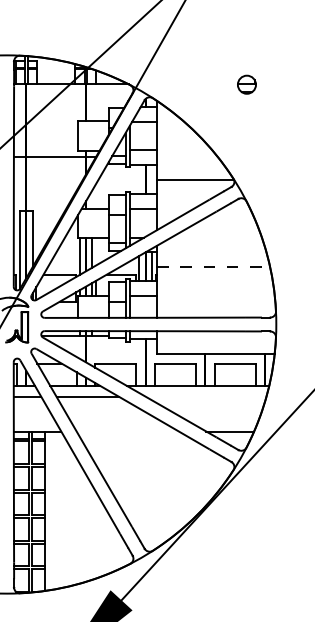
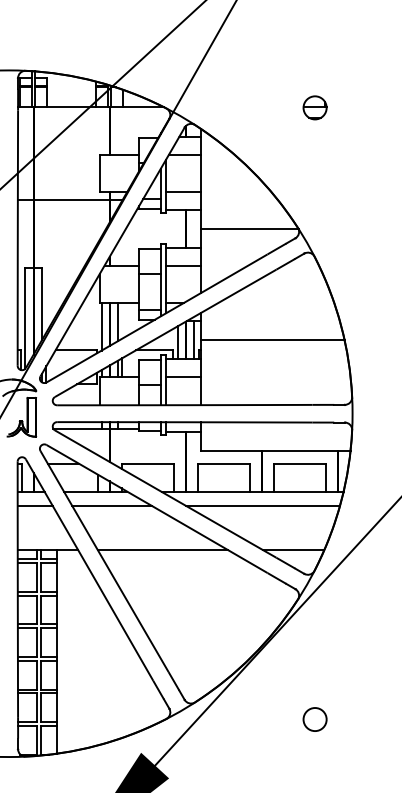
line: (214, 266) -> (273, 339), dashed -> solid
line: (205, 396) -> (262, 505), added
line: (127, 431) -> (162, 550), added
circle: (246, 564) -> (314, 719), added

